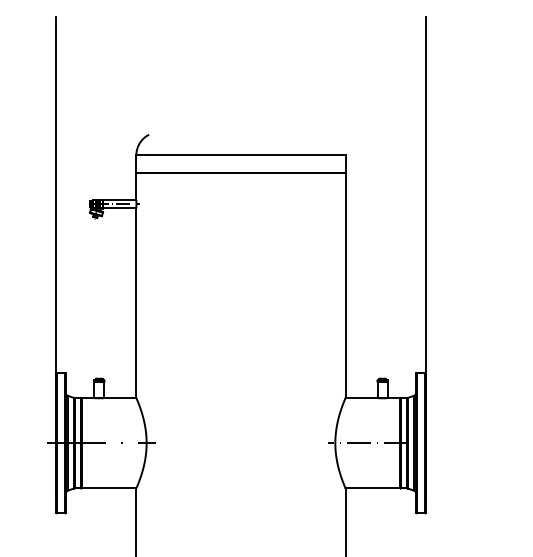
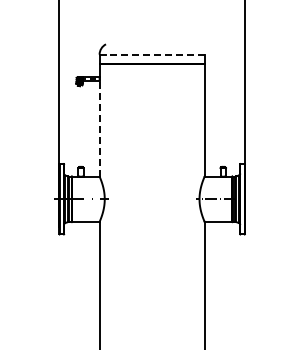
line: (245, 154) -> (154, 54), solid -> dashed
line: (136, 302) -> (99, 128), solid -> dashed

